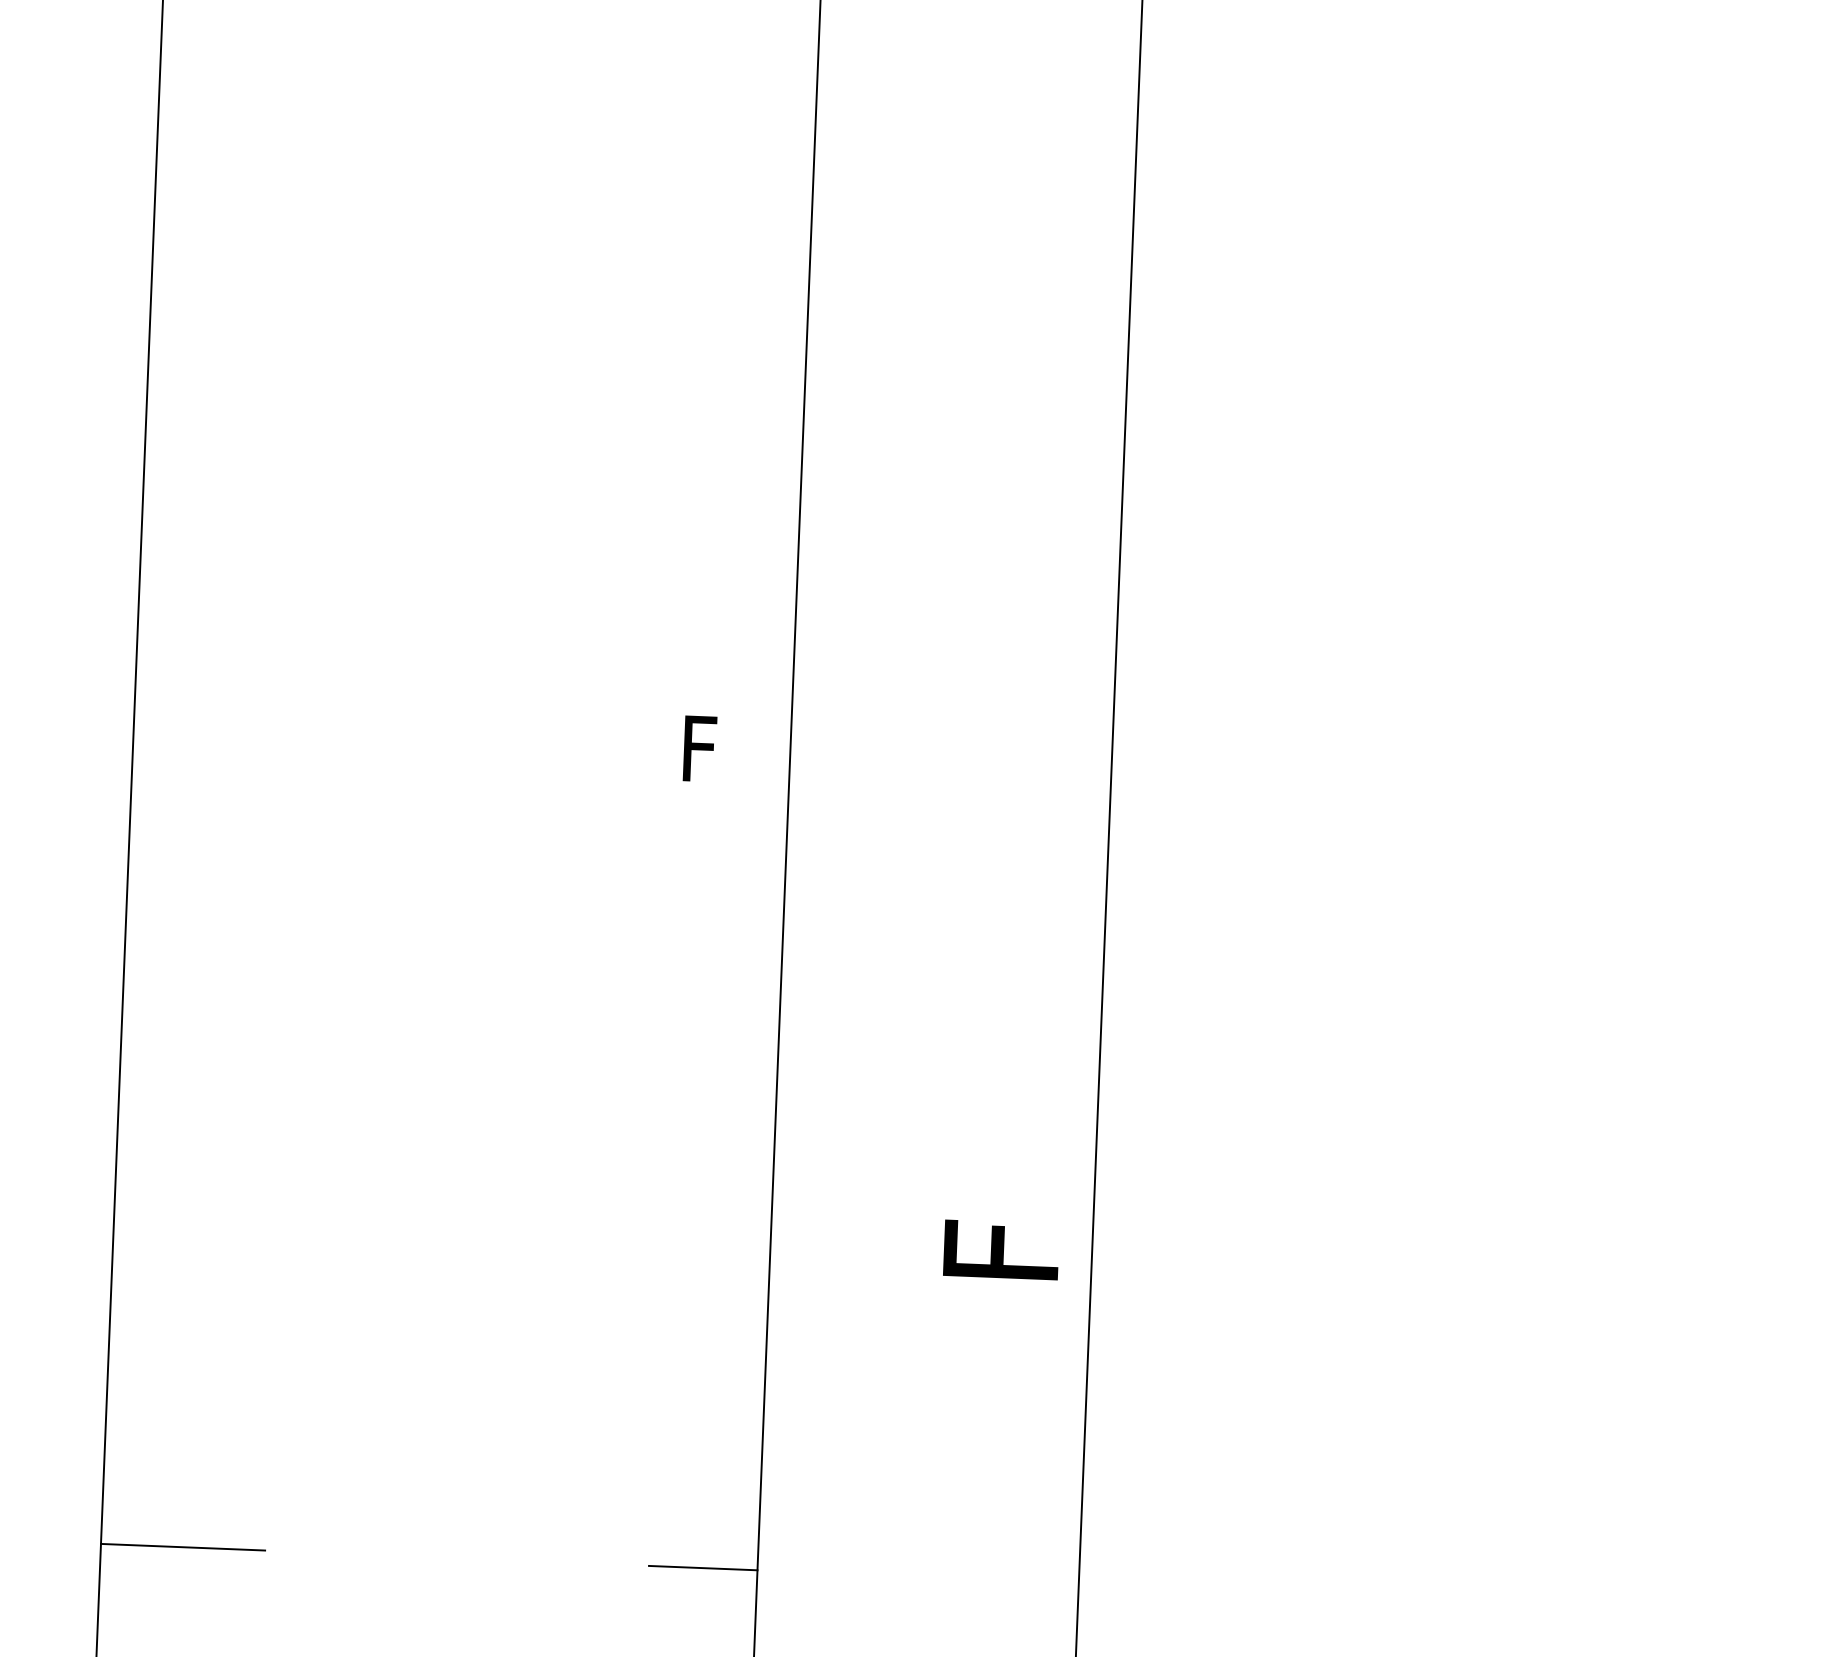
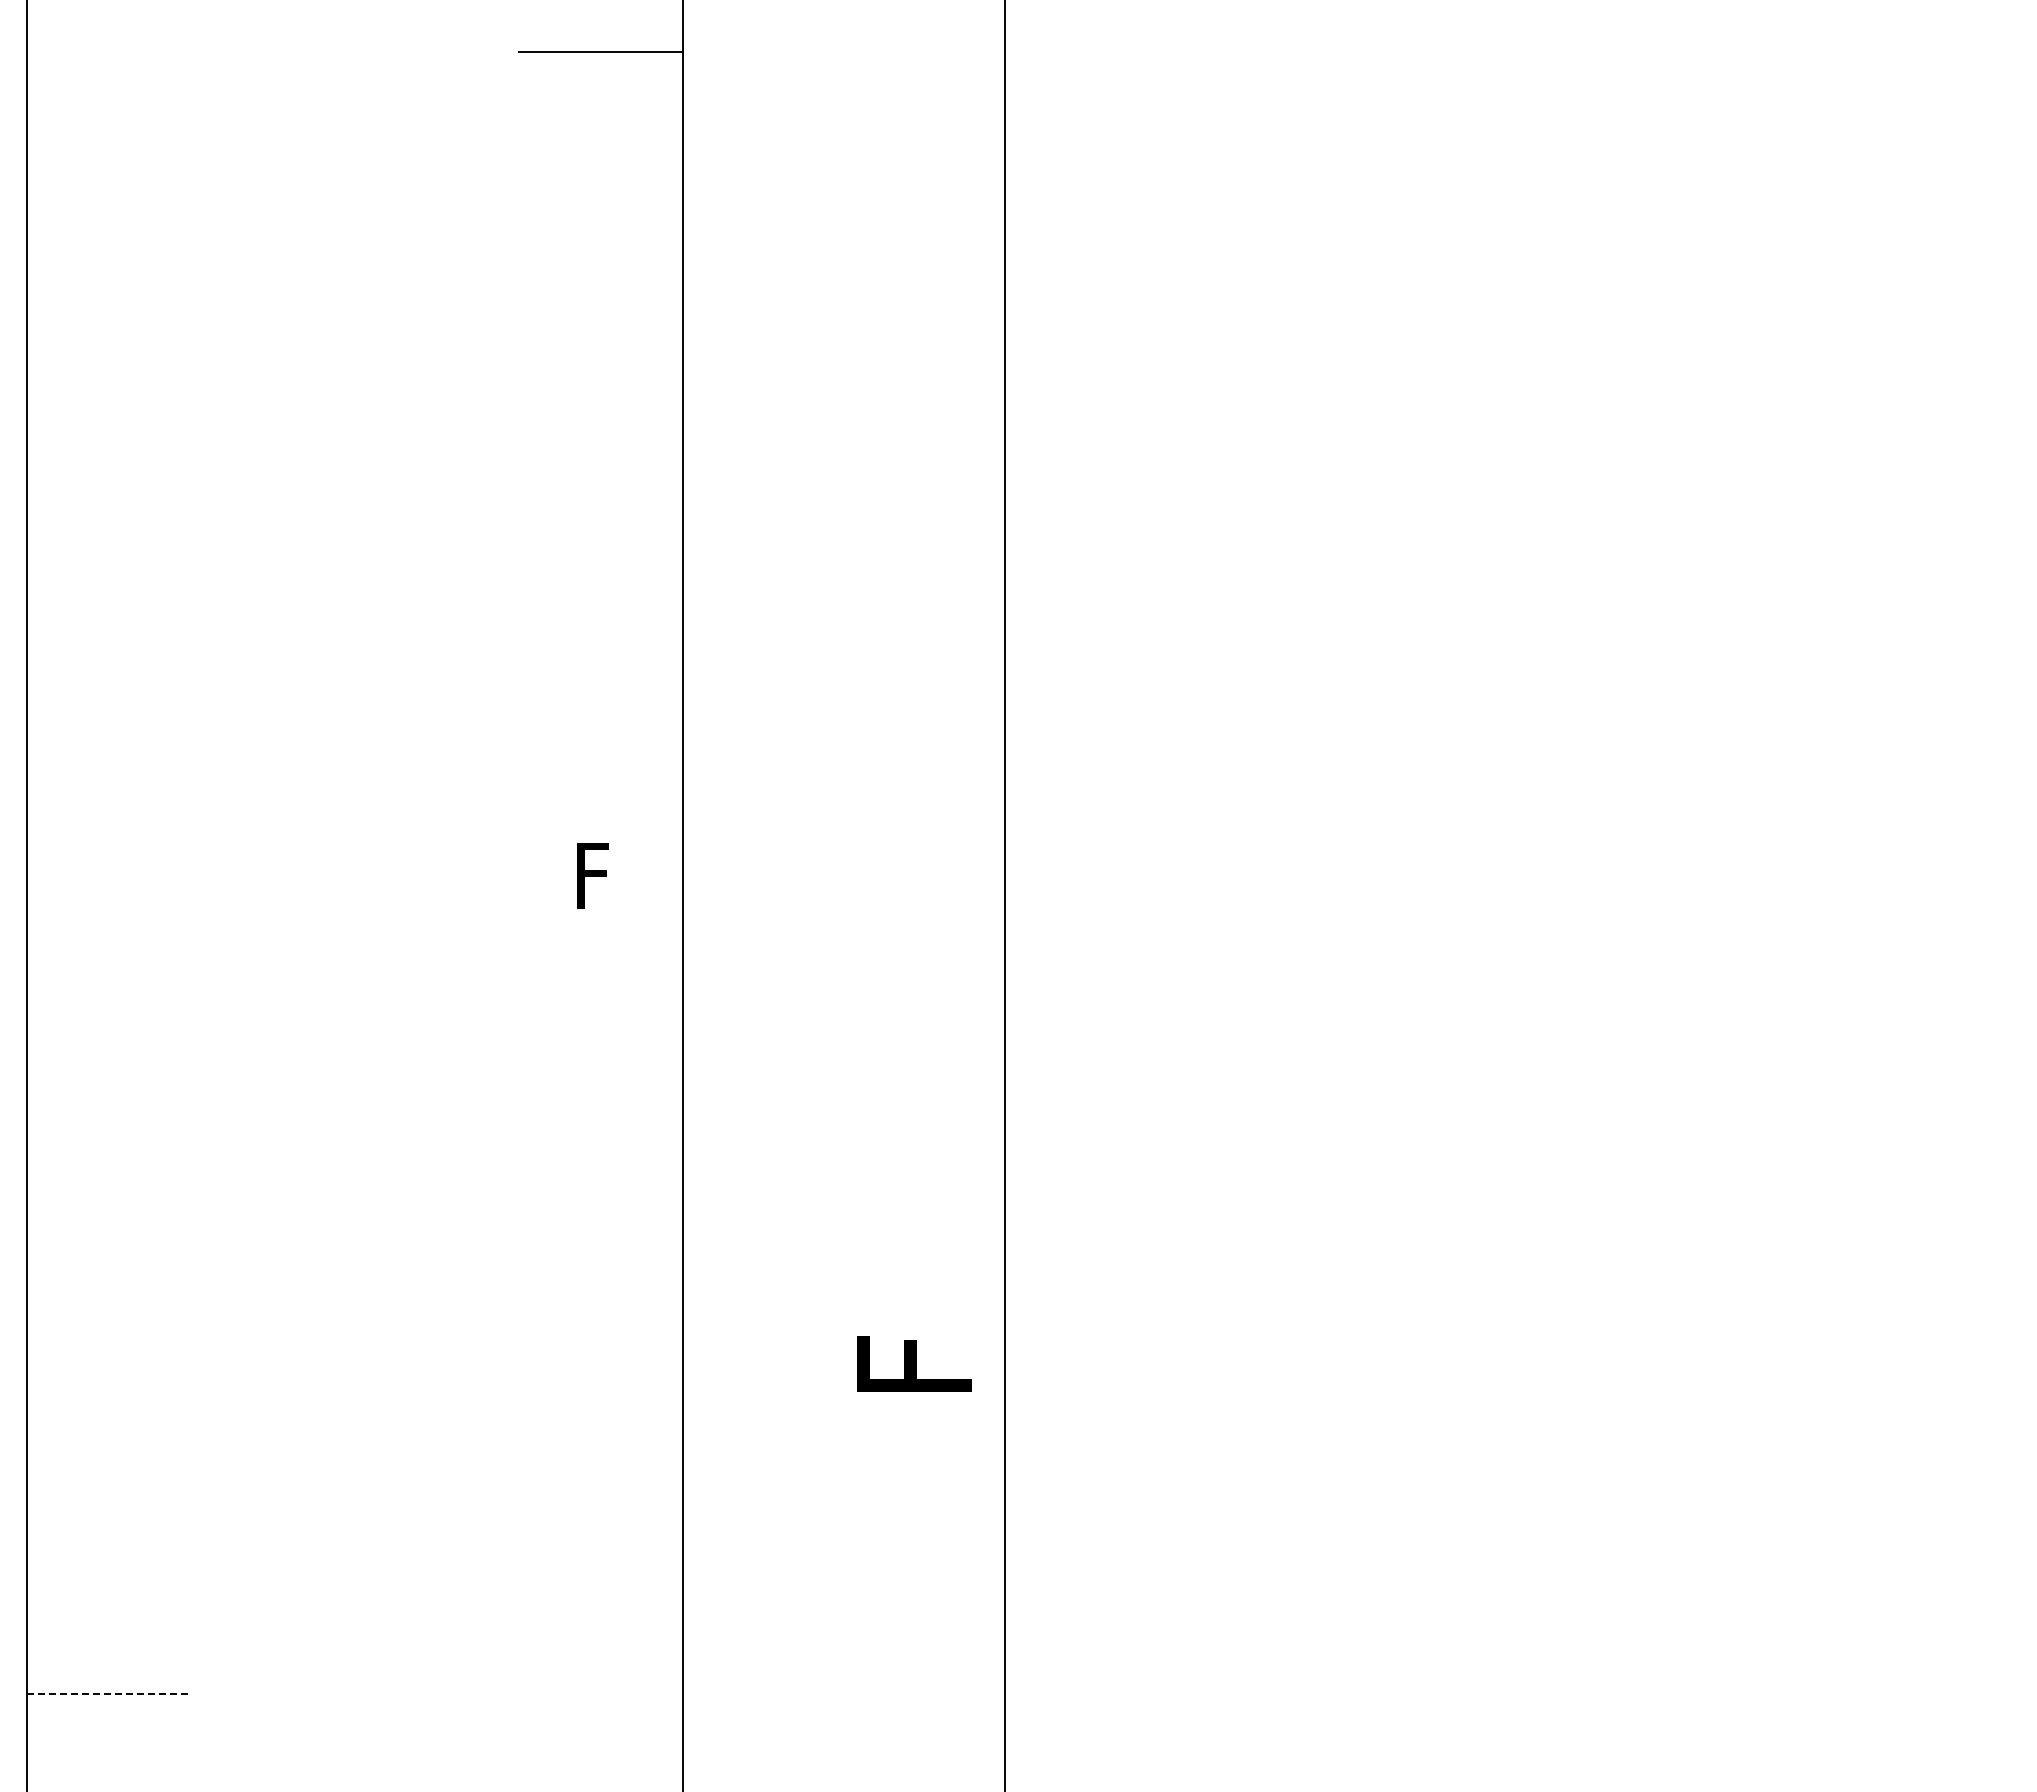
line: (183, 1547) -> (109, 1694), solid -> dashed
line: (702, 1568) -> (628, 1694), removed

